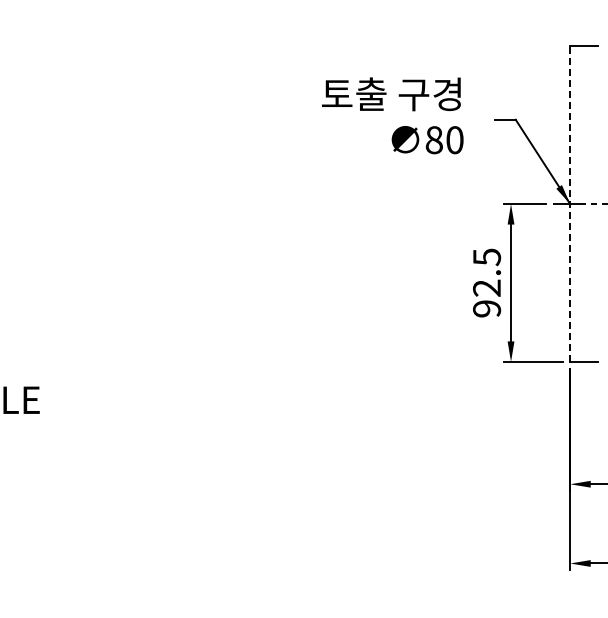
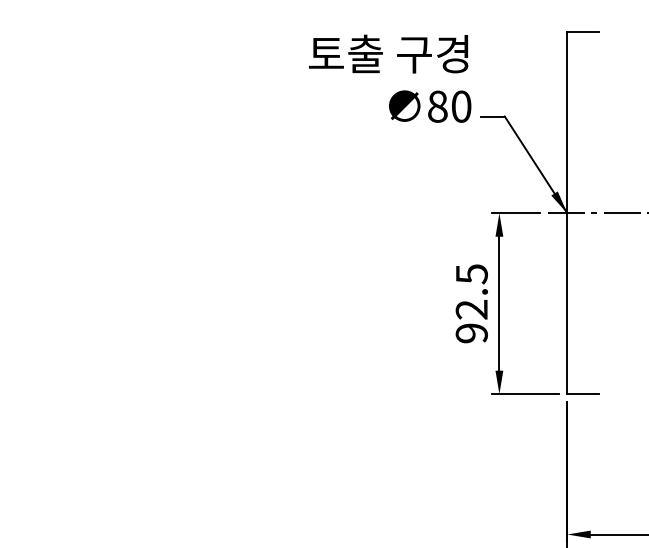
text: (392, 115) -> (389, 78), moved
line: (570, 204) -> (567, 213), dashed -> solid

